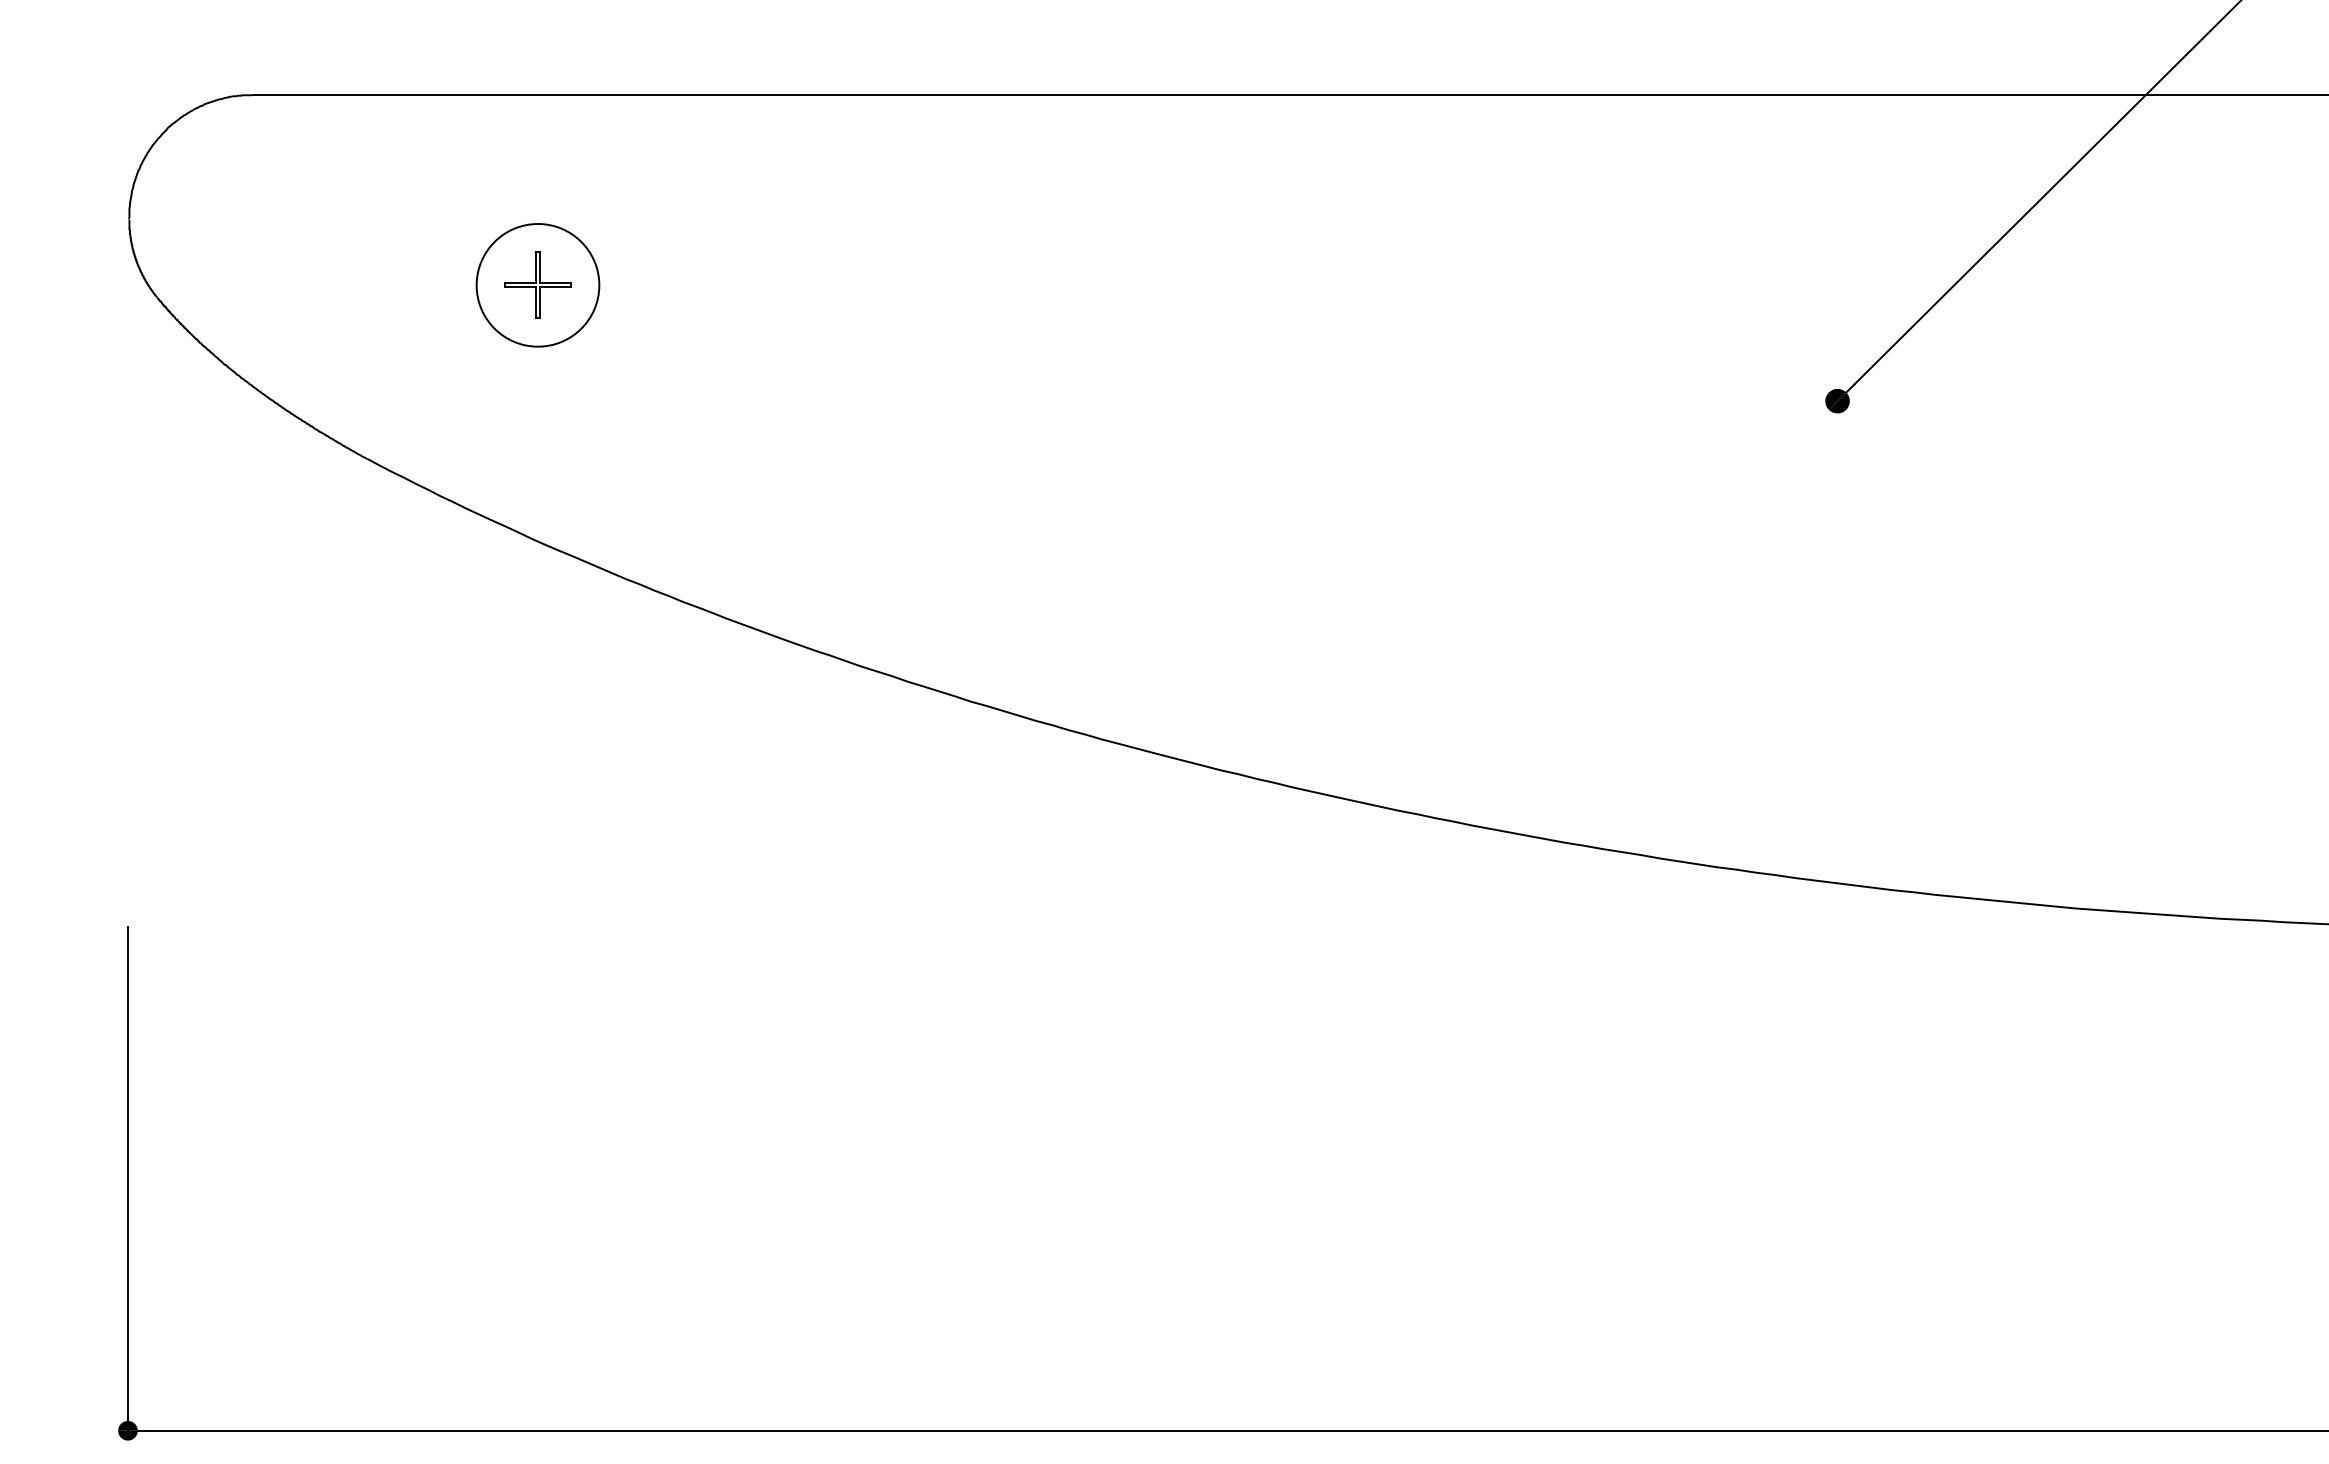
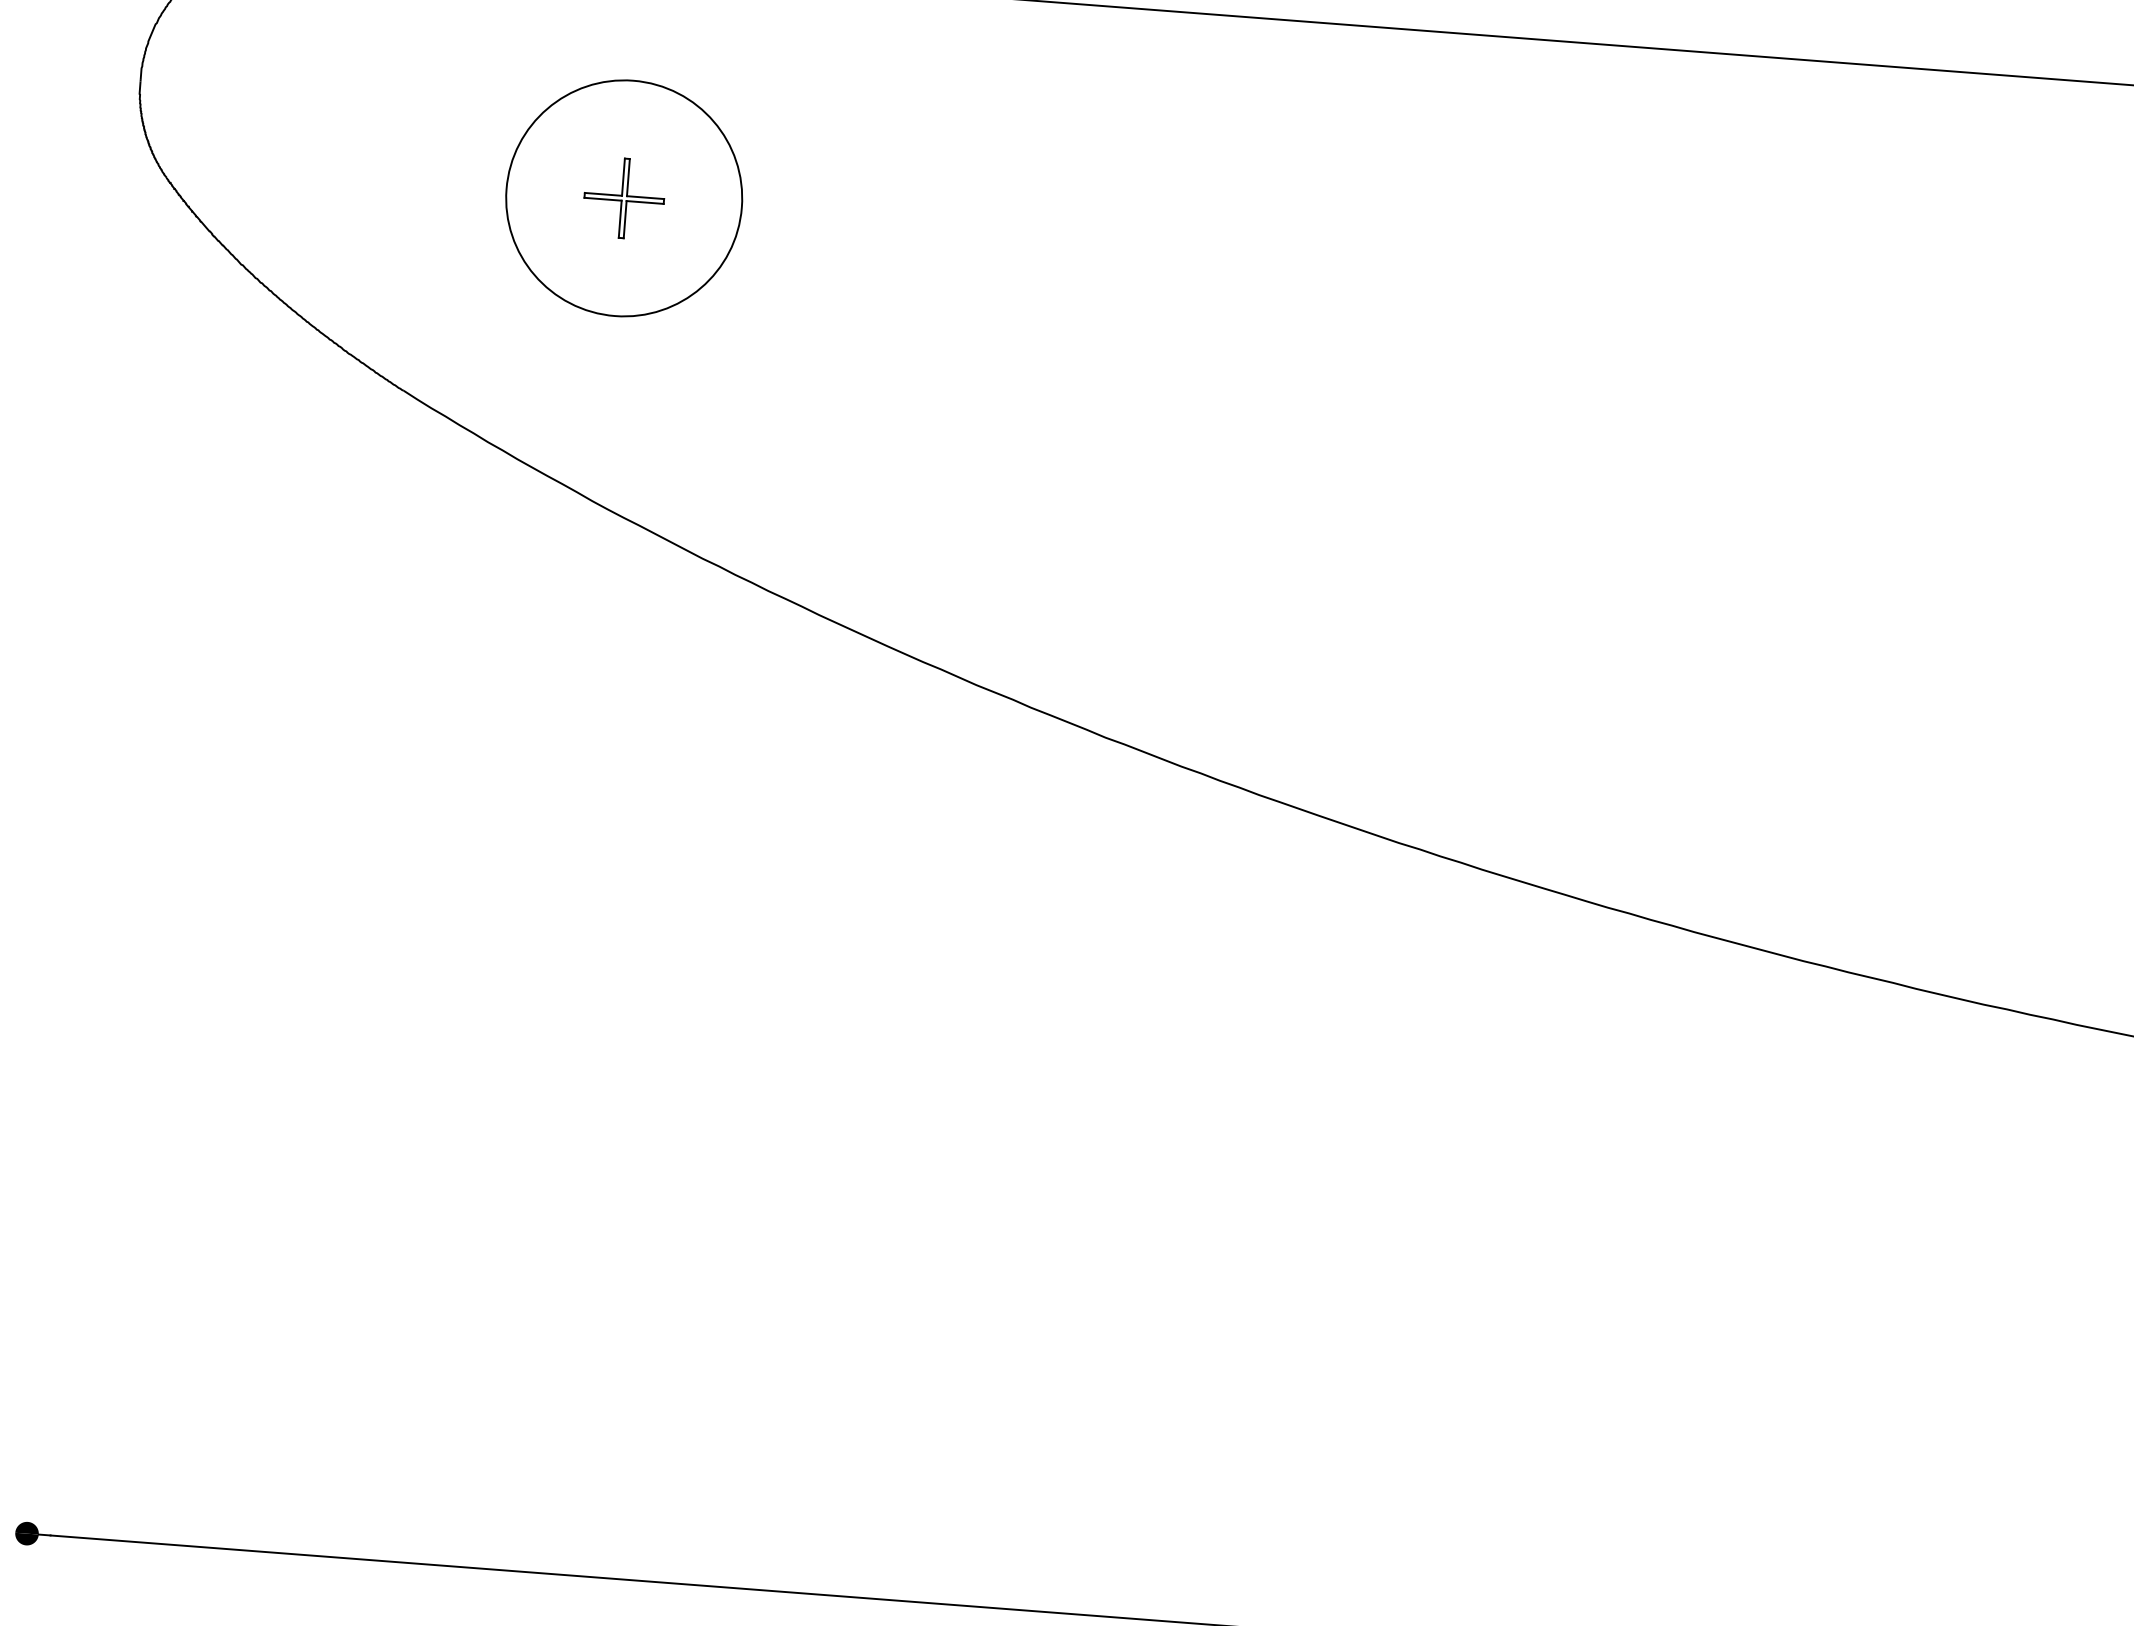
circle: (537, 285) -> (623, 198), size x1.6
line: (127, 1178) -> (49, 1231), removed

